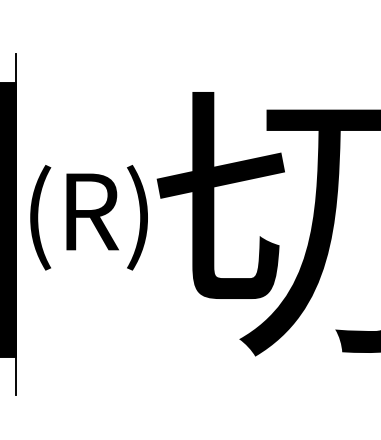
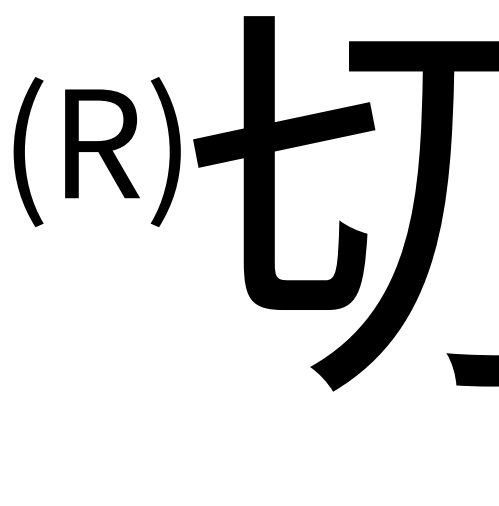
text: (88, 217) -> (96, 151), moved

